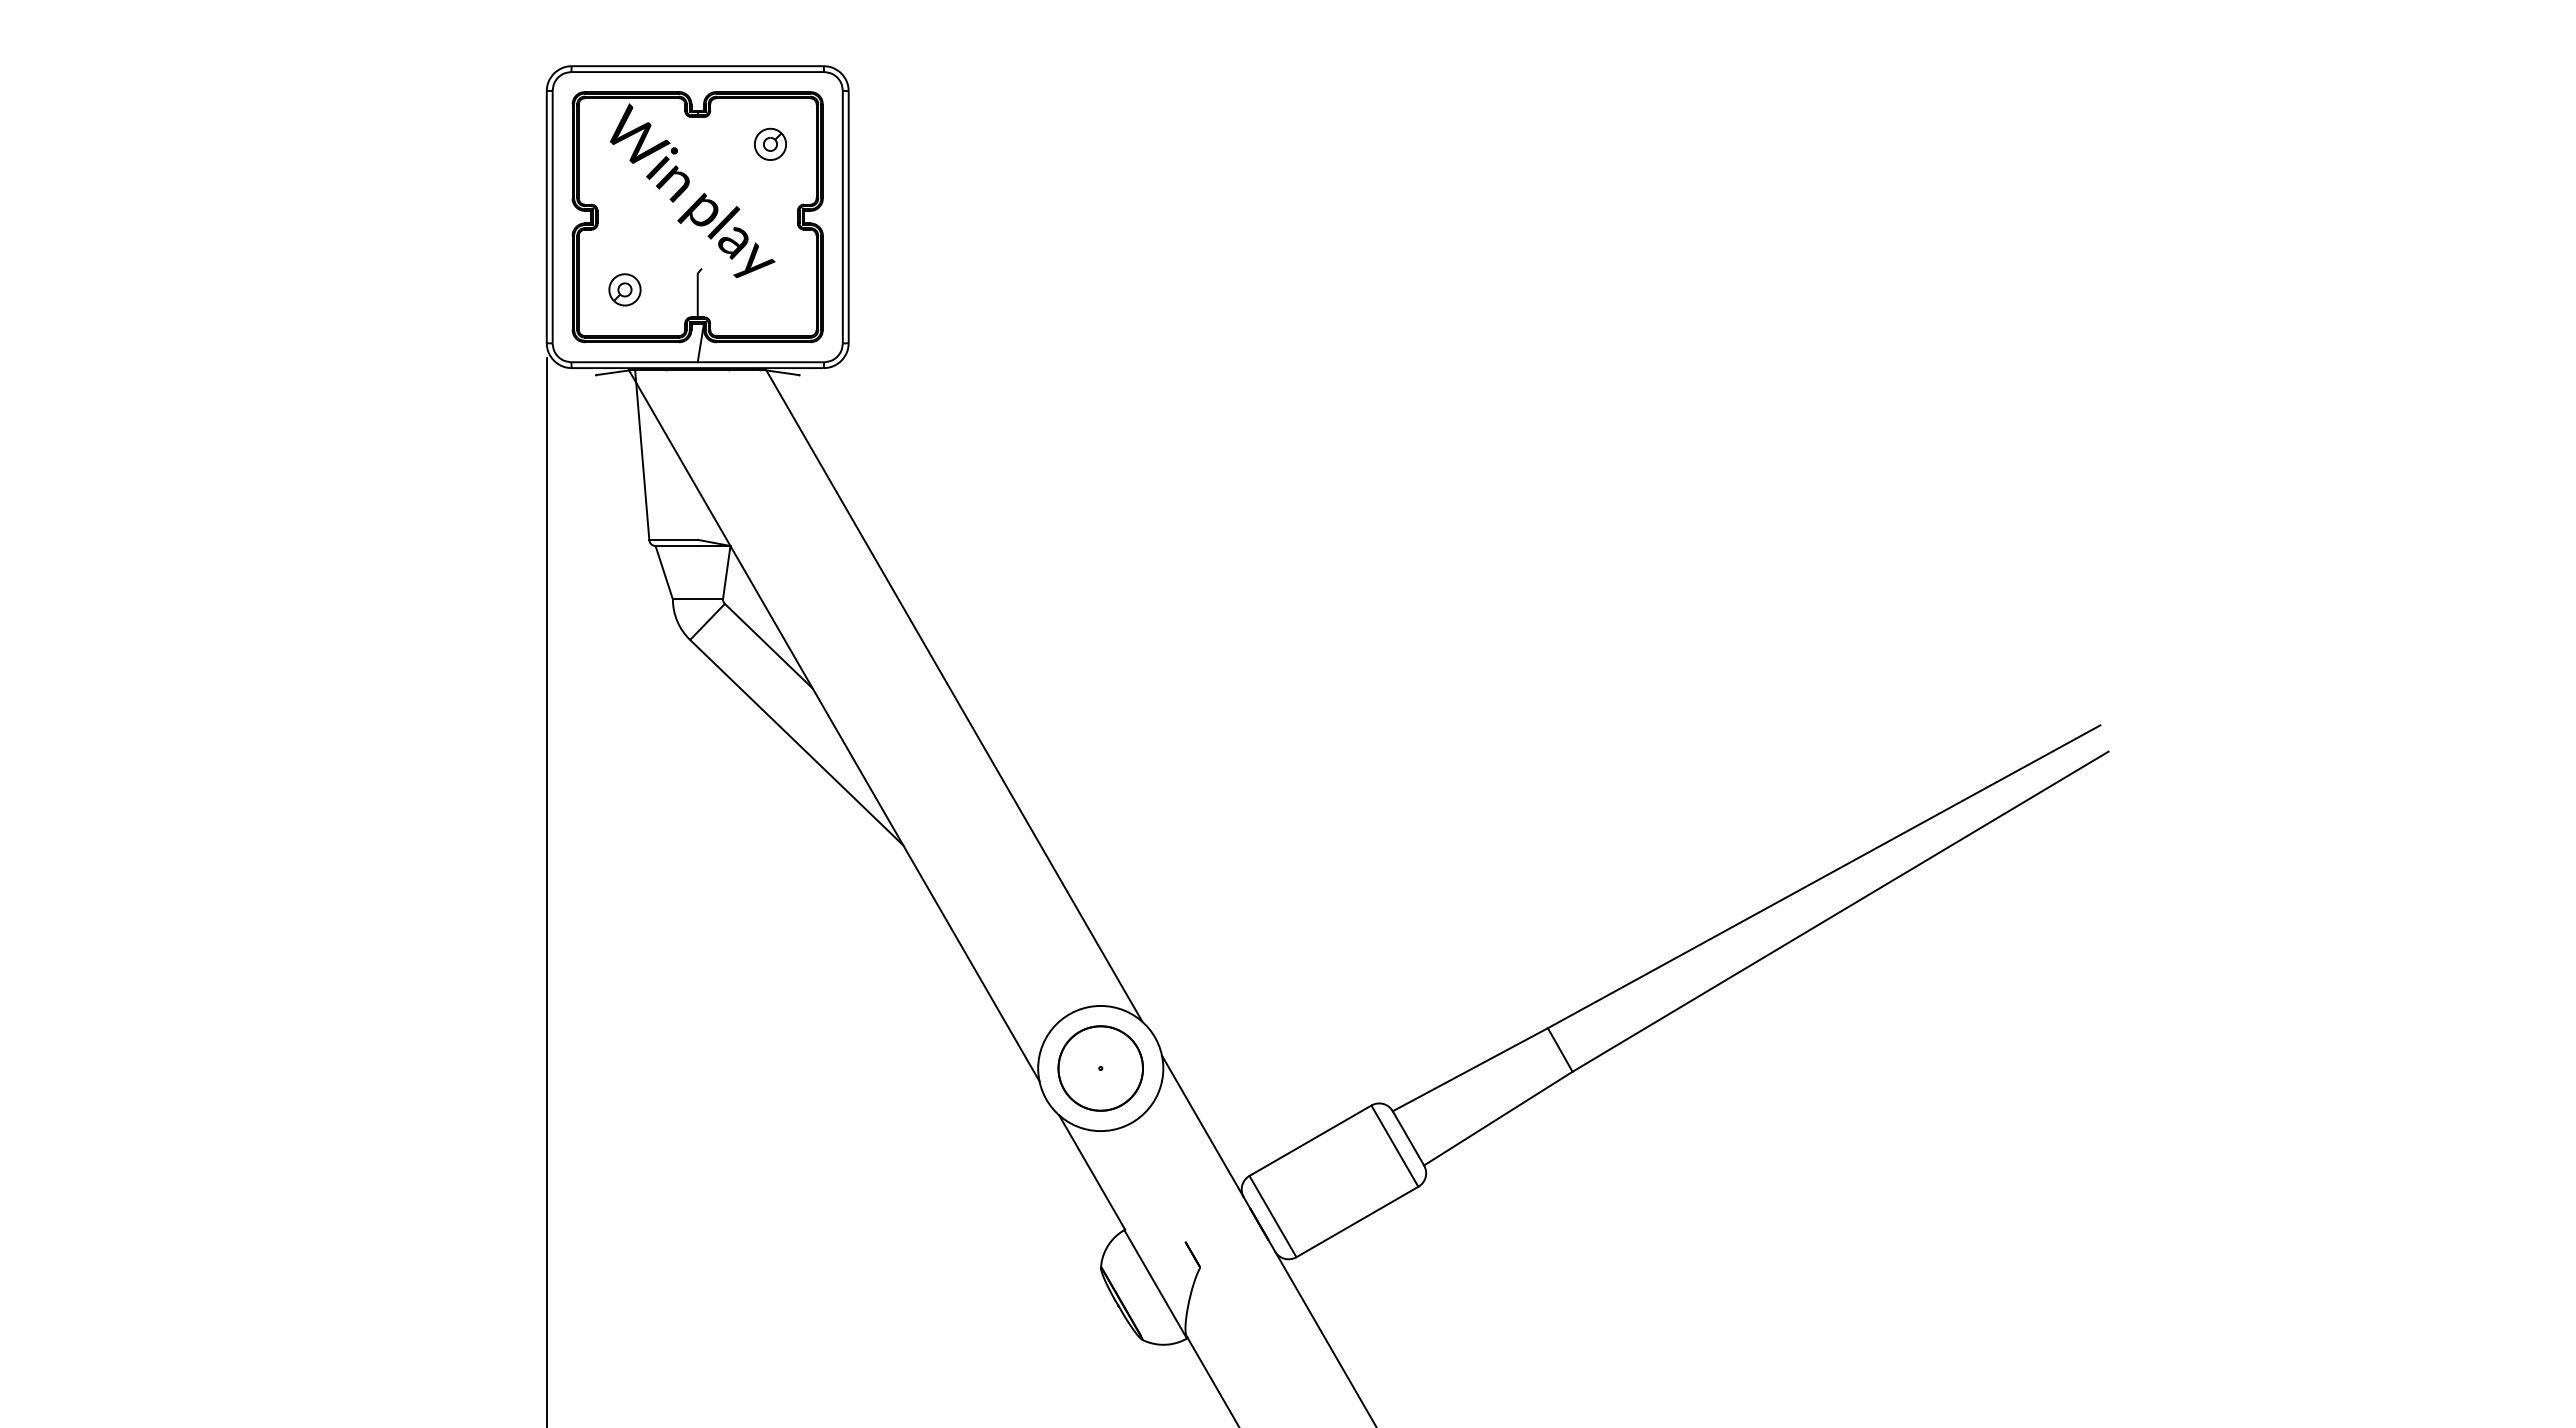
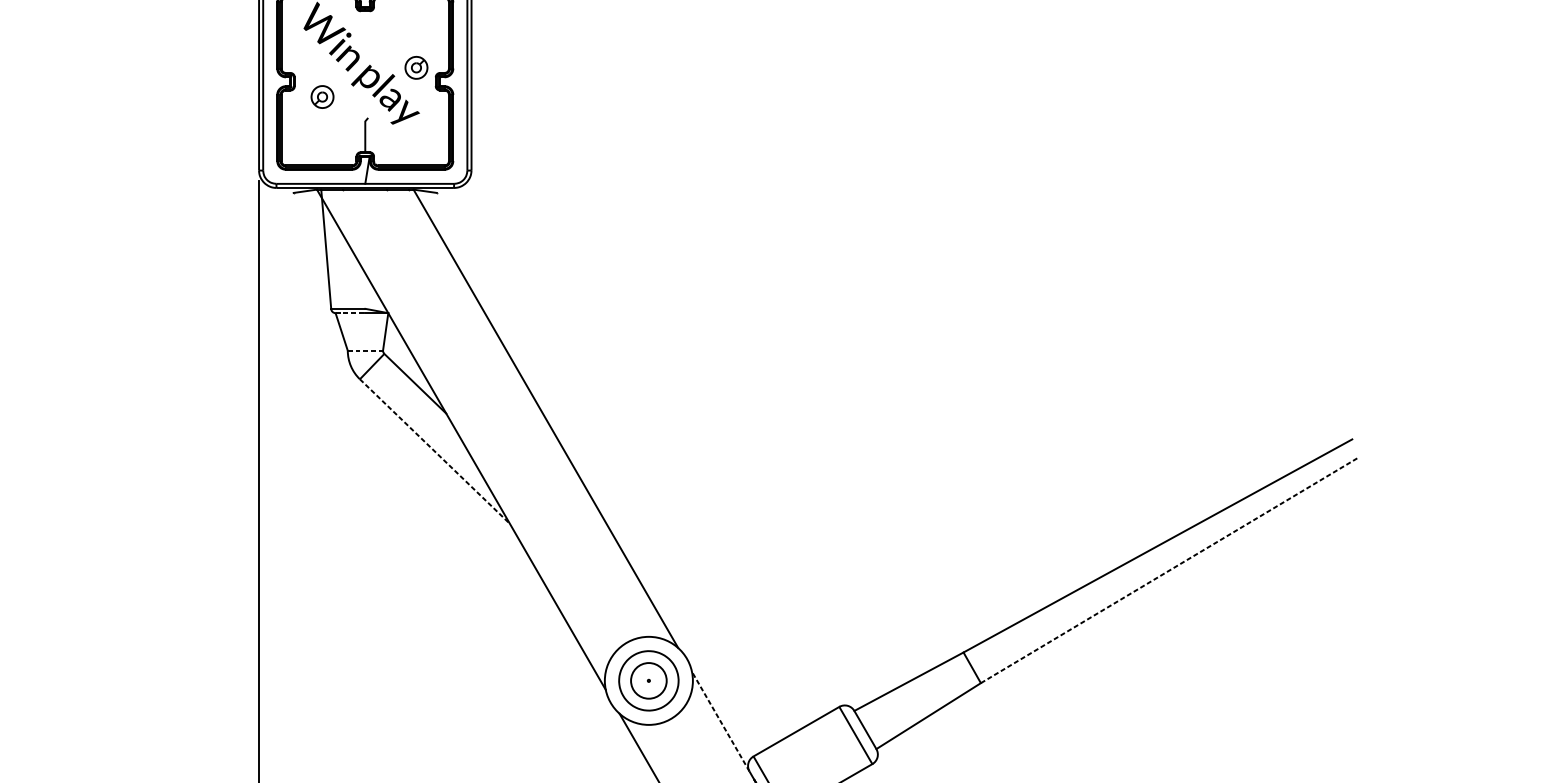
part: (770, 143) -> (416, 67), moved
part: (624, 289) -> (322, 96), moved
line: (677, 546) -> (351, 313), solid -> dashed
line: (698, 599) -> (365, 350), solid -> dashed
line: (797, 743) -> (435, 452), solid -> dashed
line: (1840, 911) -> (1169, 570), solid -> dashed
circle: (1100, 1068) -> (648, 680), size x0.6
line: (1202, 1126) -> (720, 721), solid -> dashed

